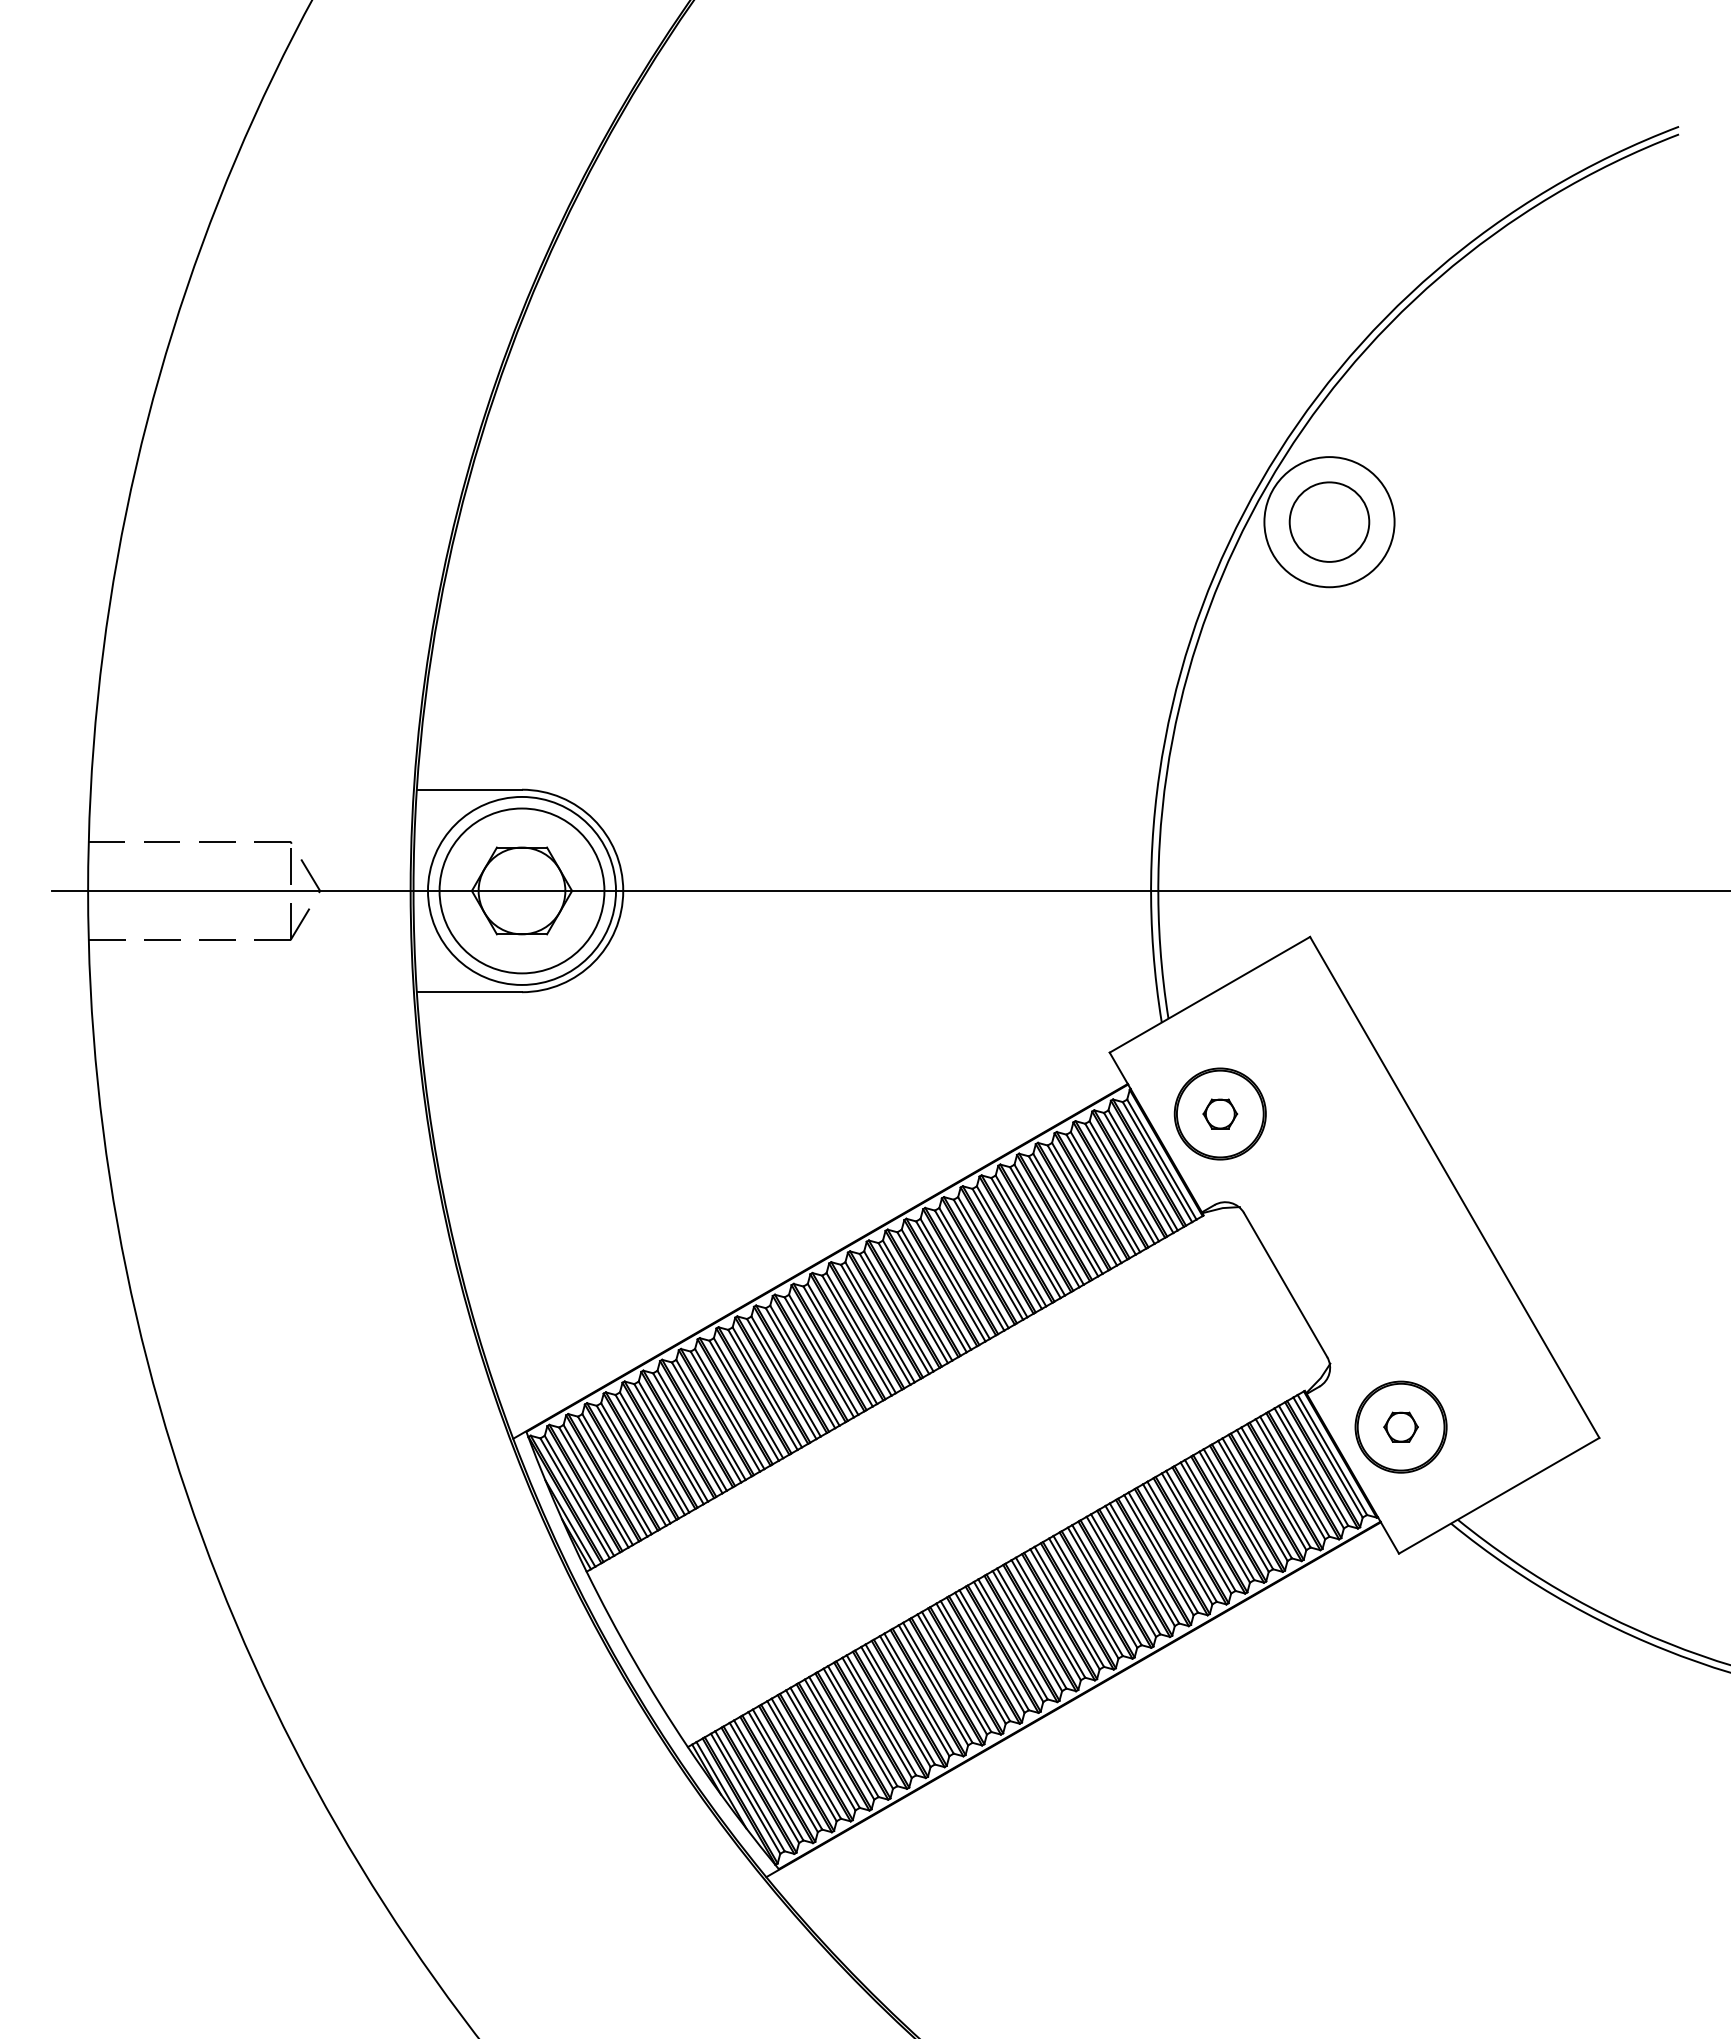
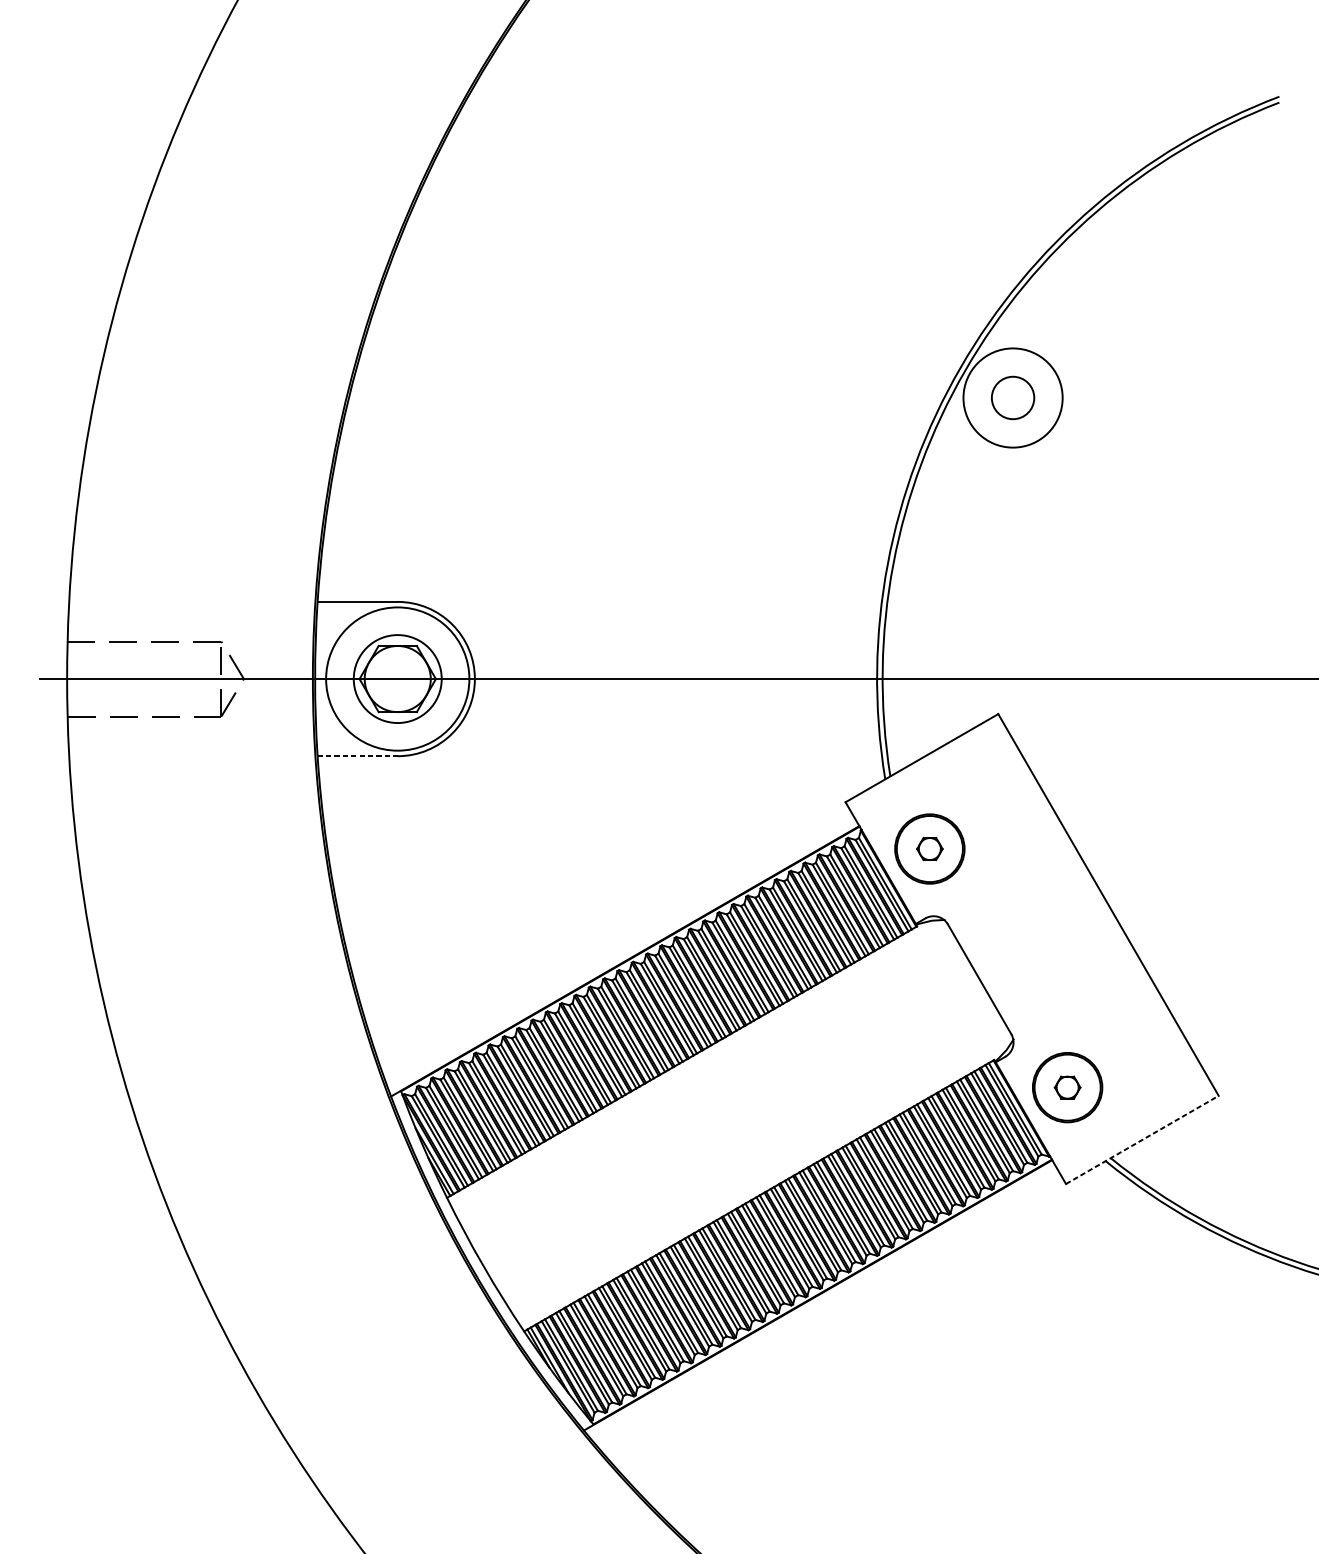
circle: (1329, 521) -> (1013, 397), size x0.7
circle: (521, 890) -> (397, 678), size x0.7
line: (469, 992) -> (357, 756), solid -> dashed
line: (1499, 1495) -> (1142, 1139), solid -> dashed

